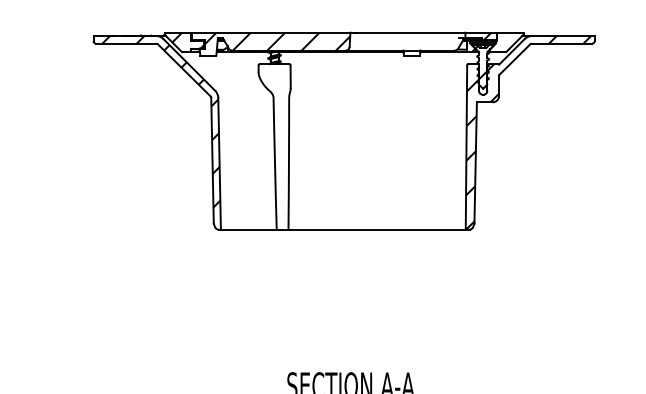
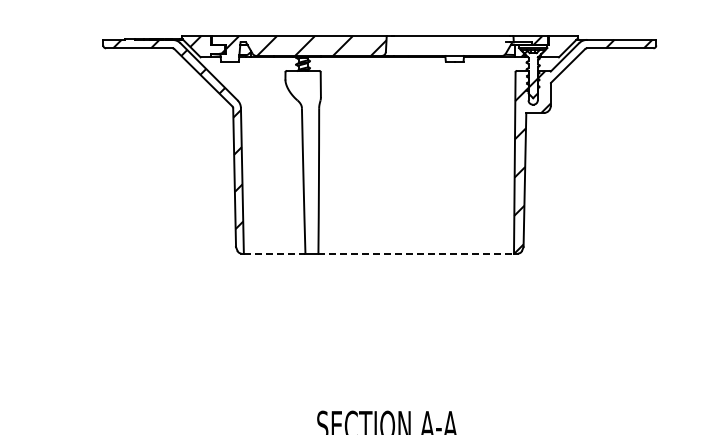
line: (248, 229) -> (274, 253), solid -> dashed
line: (377, 229) -> (416, 253), solid -> dashed

